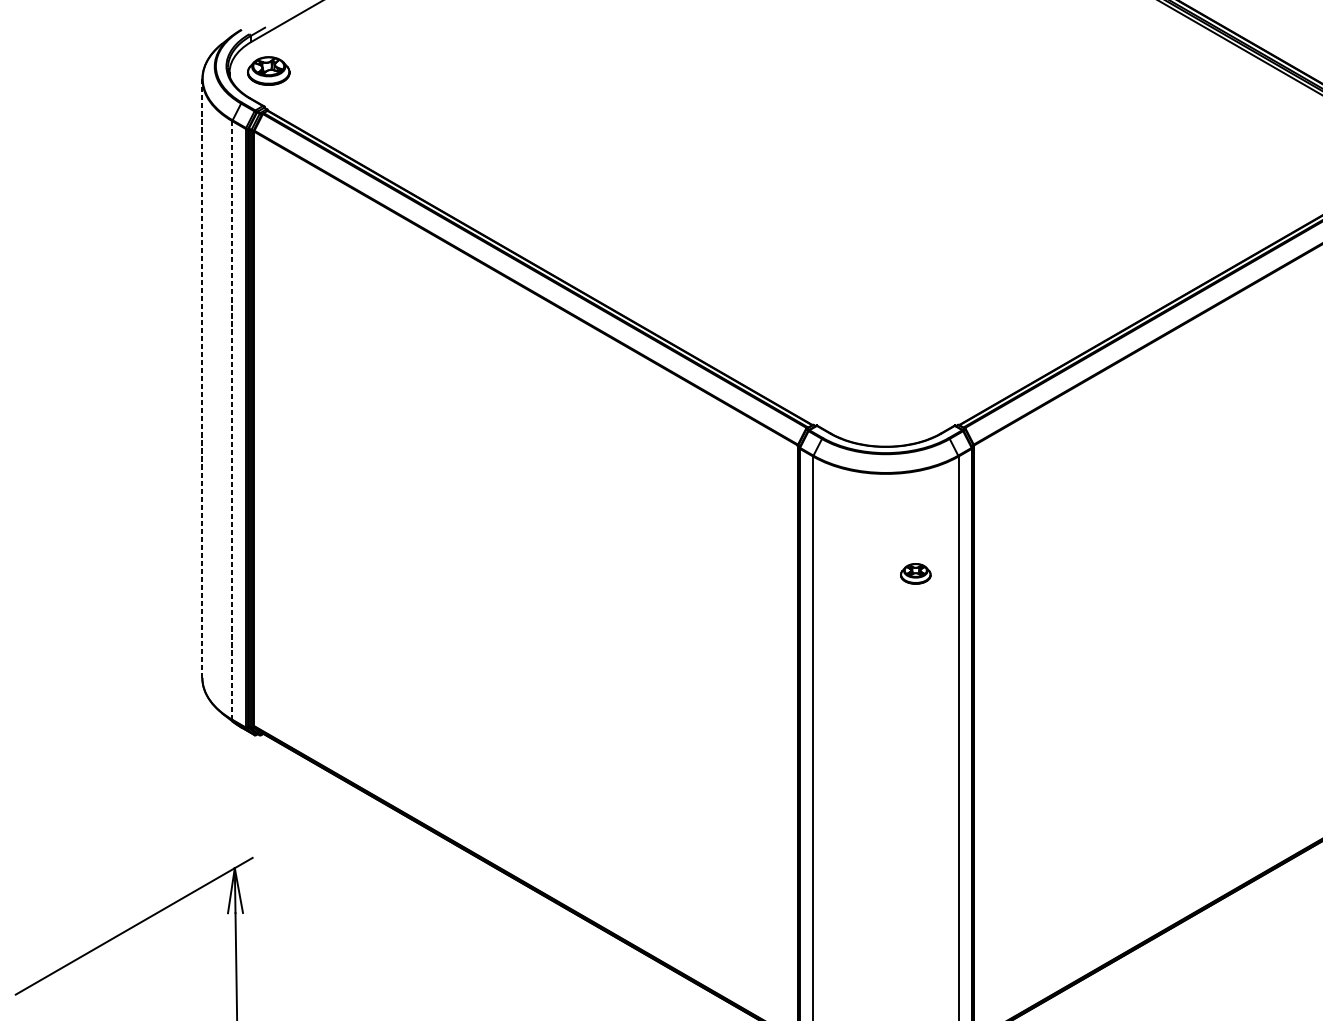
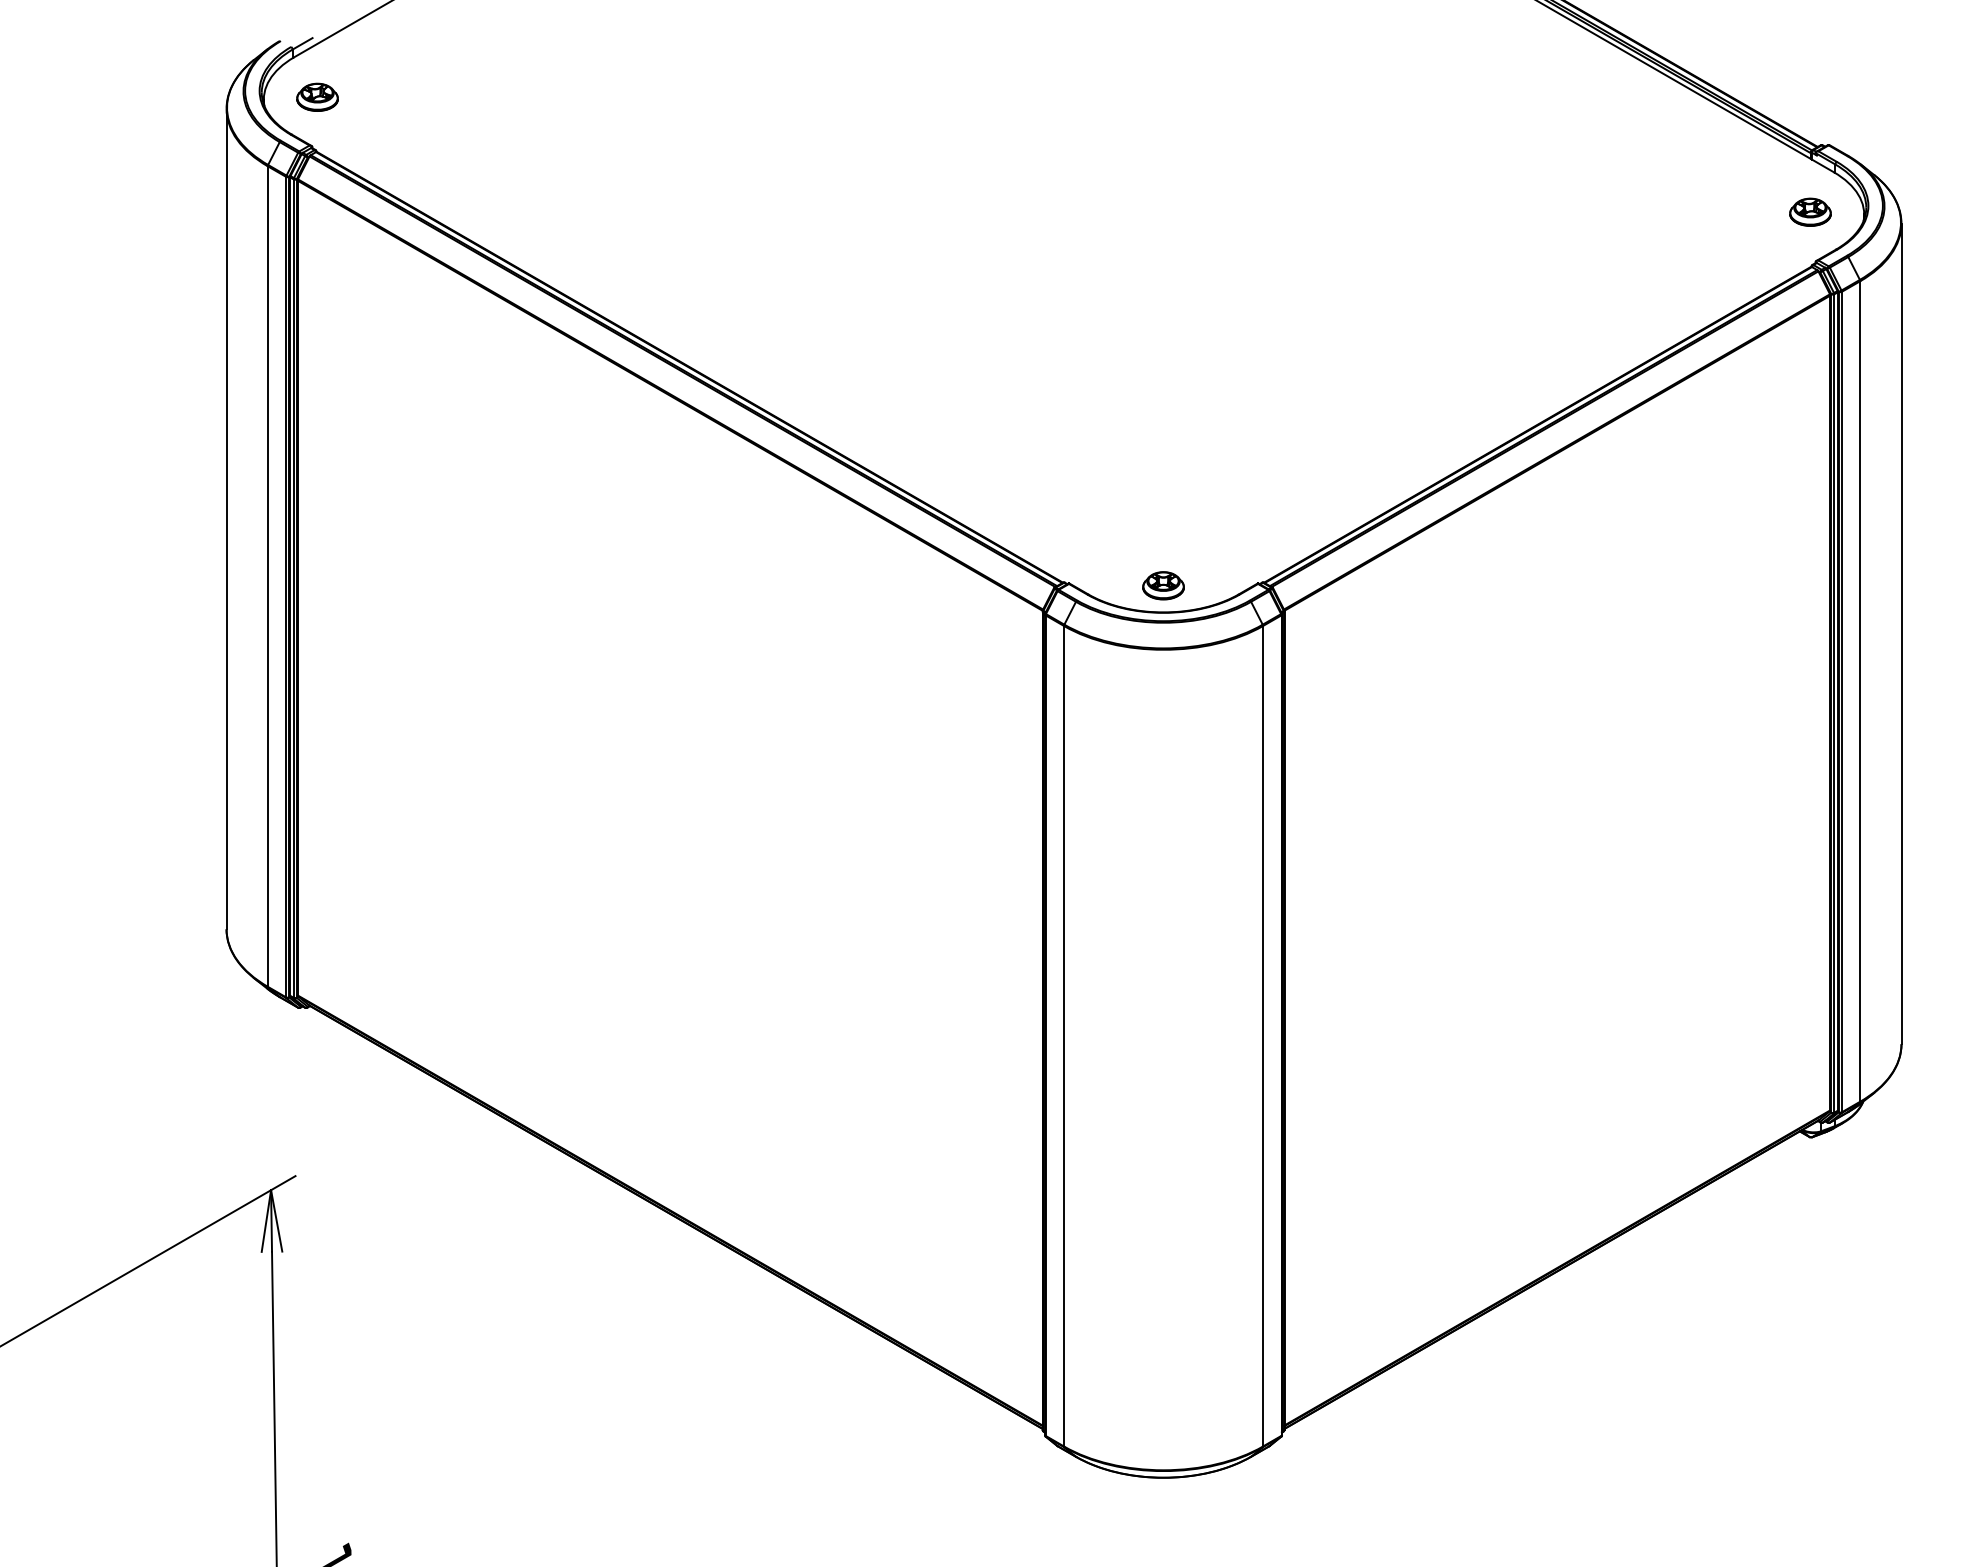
part: (268, 70) -> (317, 96), size x0.71
line: (202, 378) -> (226, 519), dashed -> solid
line: (232, 420) -> (267, 576), dashed -> solid
part: (915, 573) -> (1163, 585), moved

